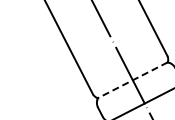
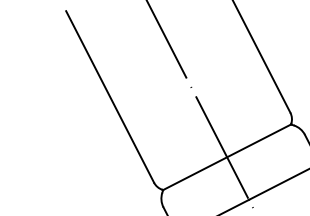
line: (132, 80) -> (226, 157), dashed -> solid

